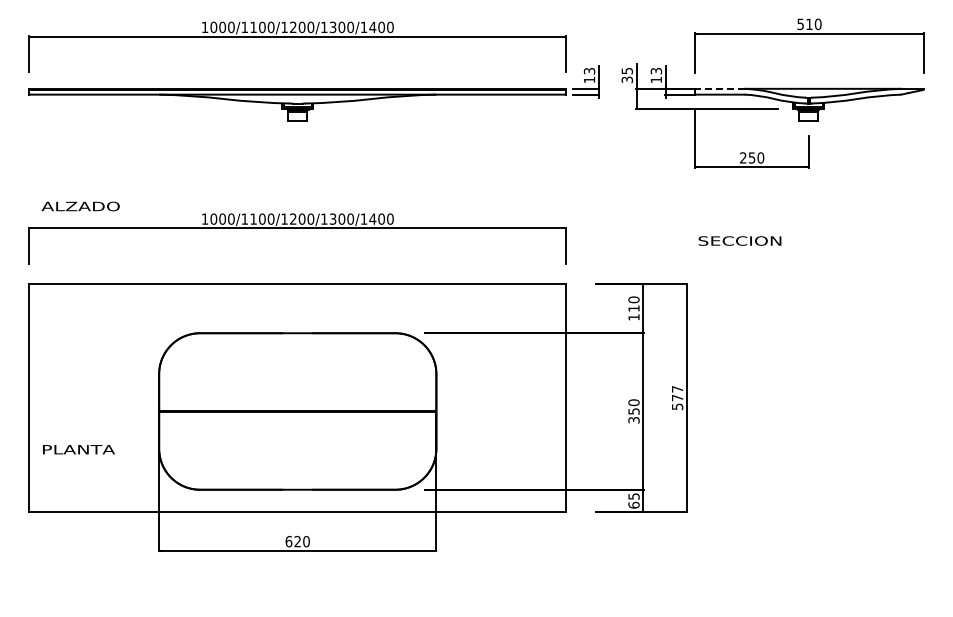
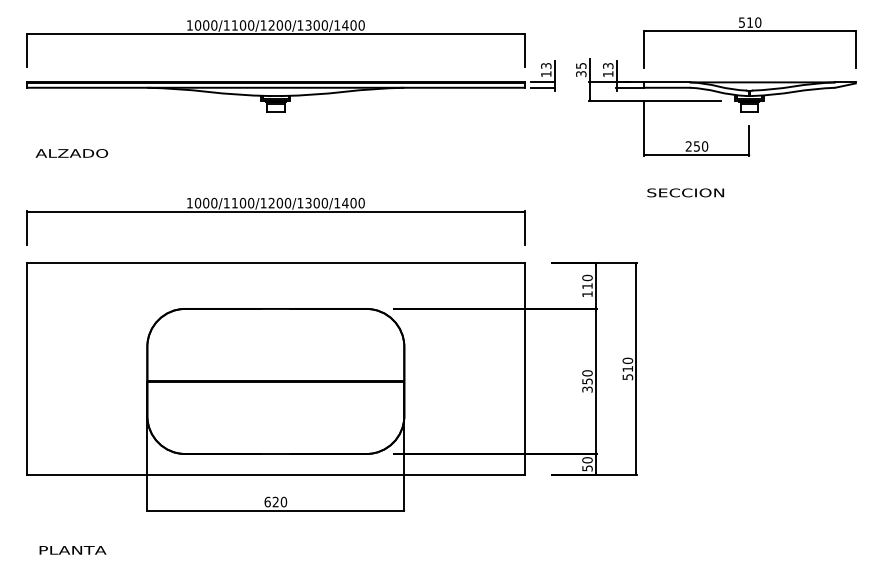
line: (720, 88) -> (667, 82), dashed -> solid
text: (80, 206) -> (71, 153), moved
text: (739, 240) -> (685, 192), moved
text: (677, 393) -> (627, 364), 577 -> 510
text: (78, 449) -> (72, 550), moved
text: (633, 500) -> (587, 463), 65 -> 50

